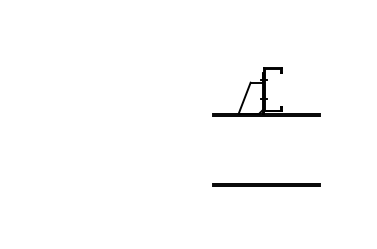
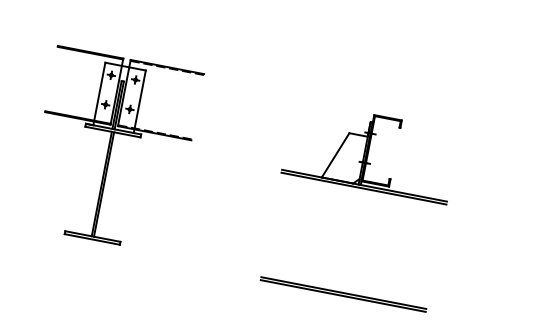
part: (104, 121) -> (113, 149), added

